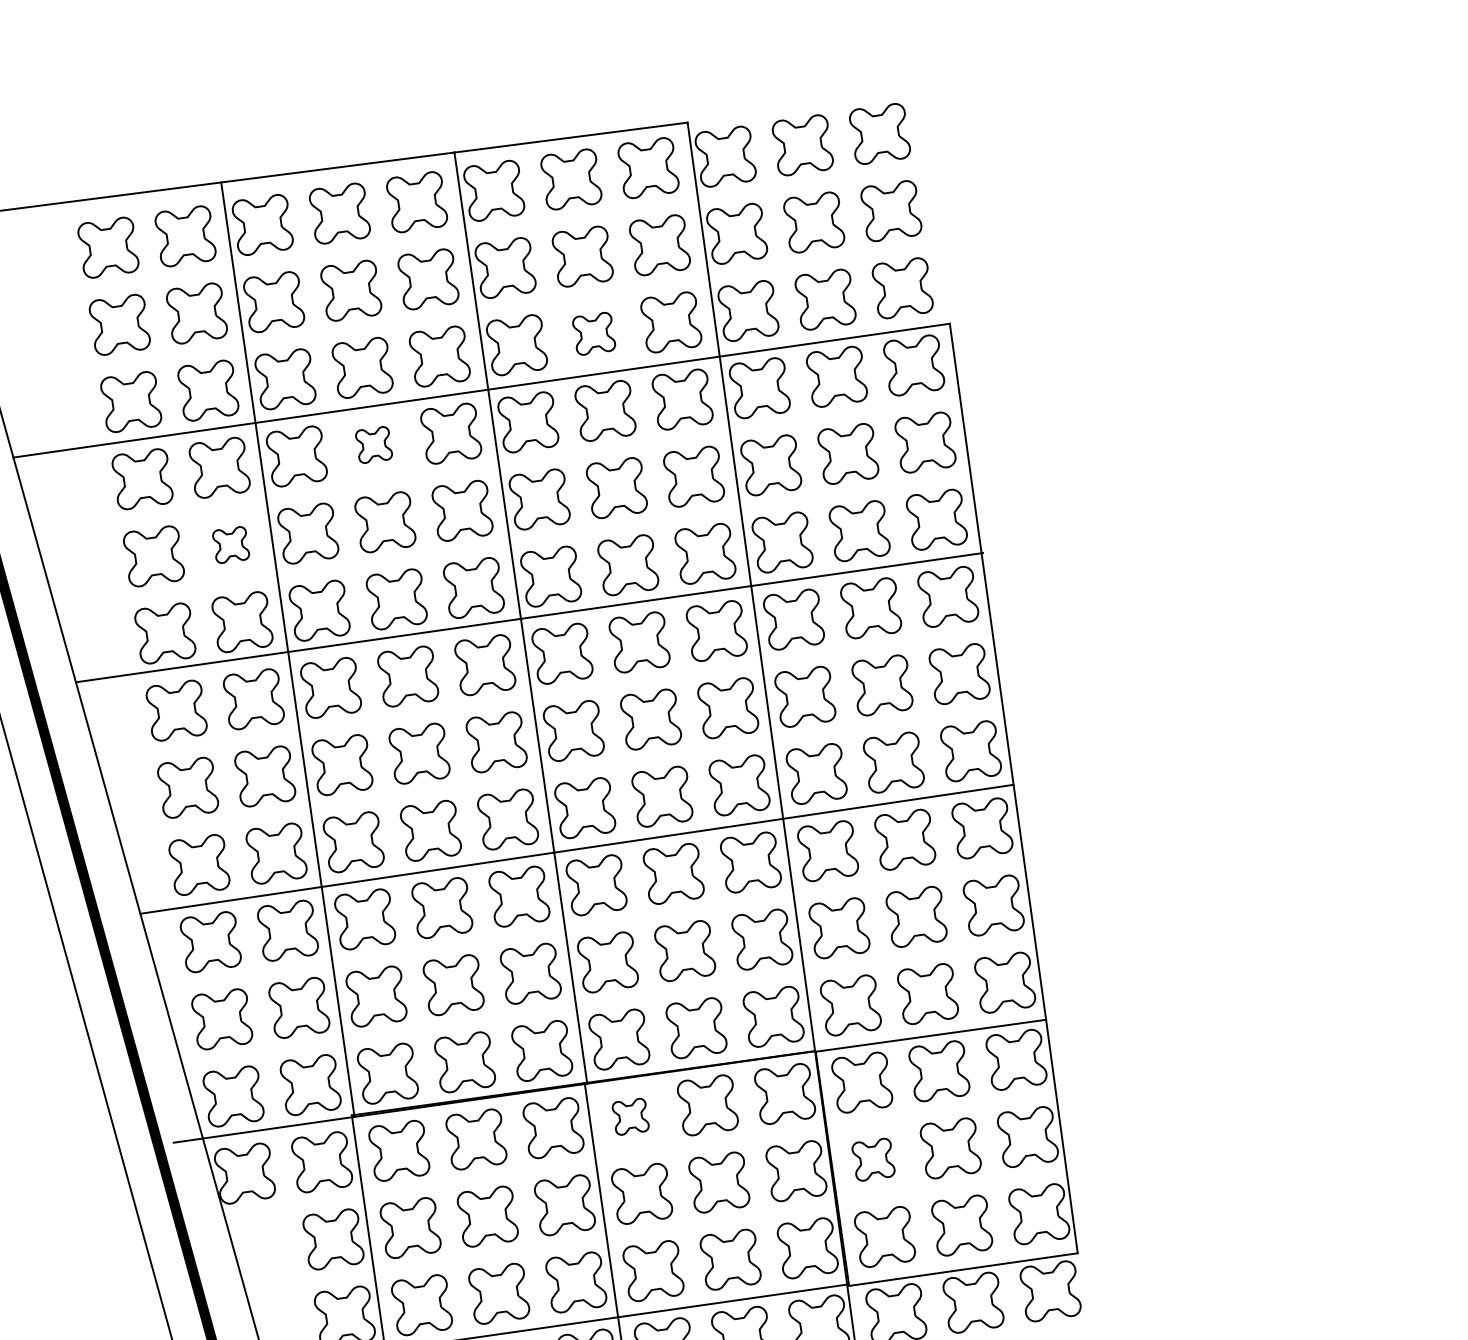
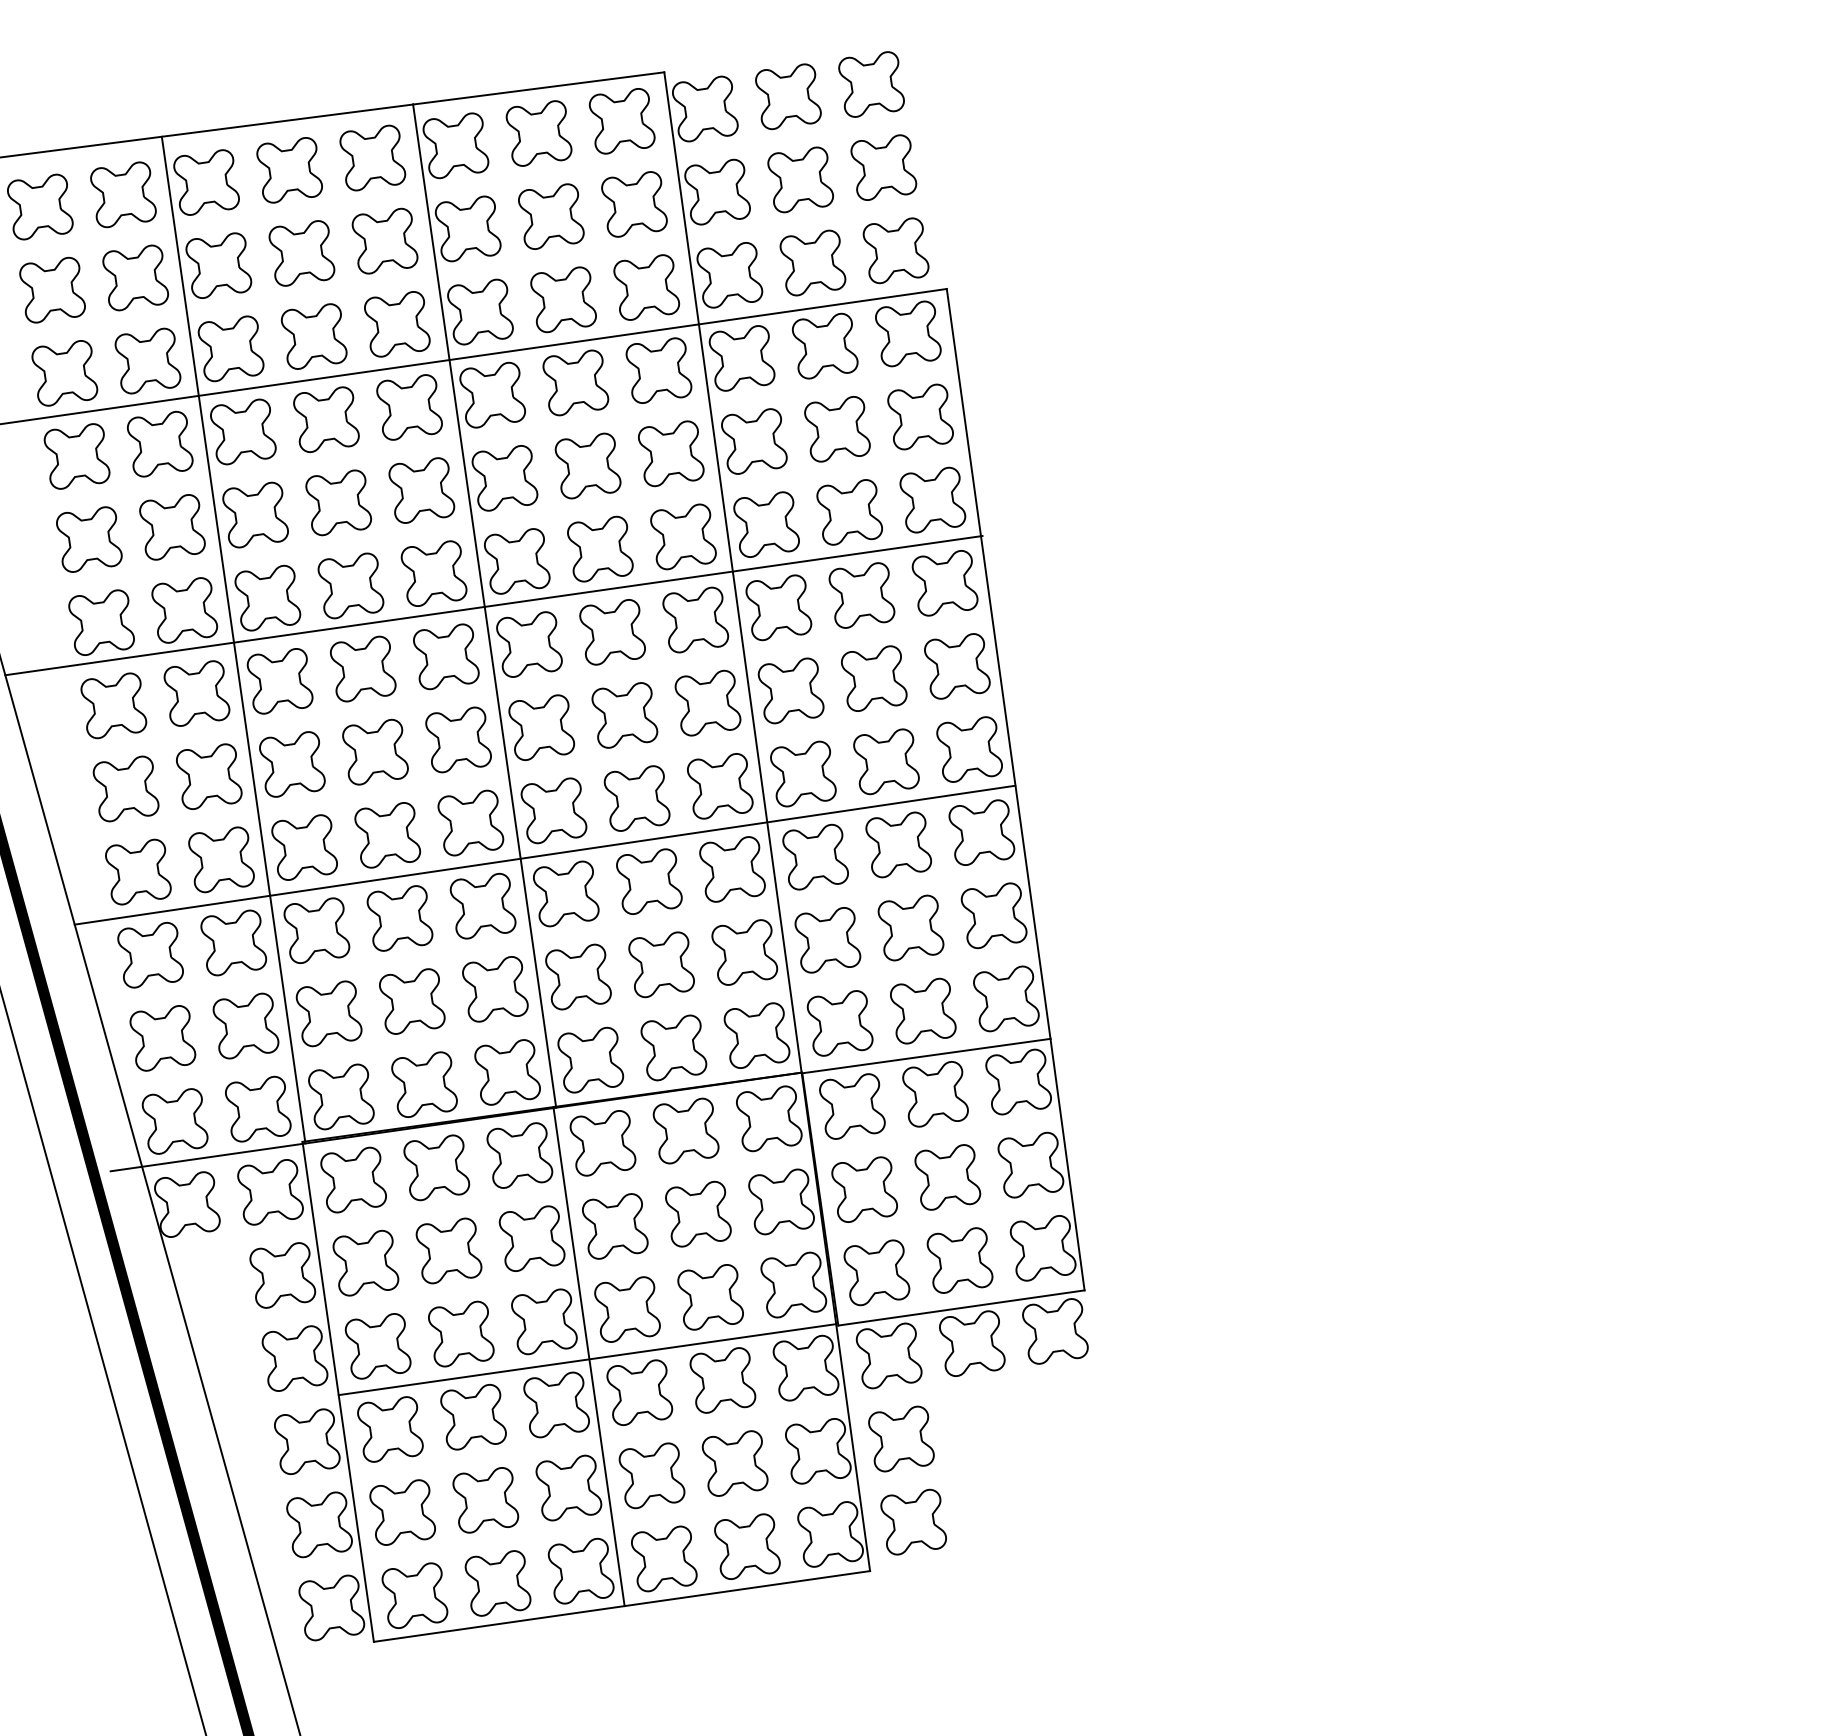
part: (594, 333) -> (563, 299), size x1.43
part: (374, 444) -> (326, 419), size x1.67
part: (231, 545) -> (172, 527), size x1.67
part: (630, 1116) -> (602, 1143), size x1.67
part: (873, 1159) -> (864, 1189), size x1.43

